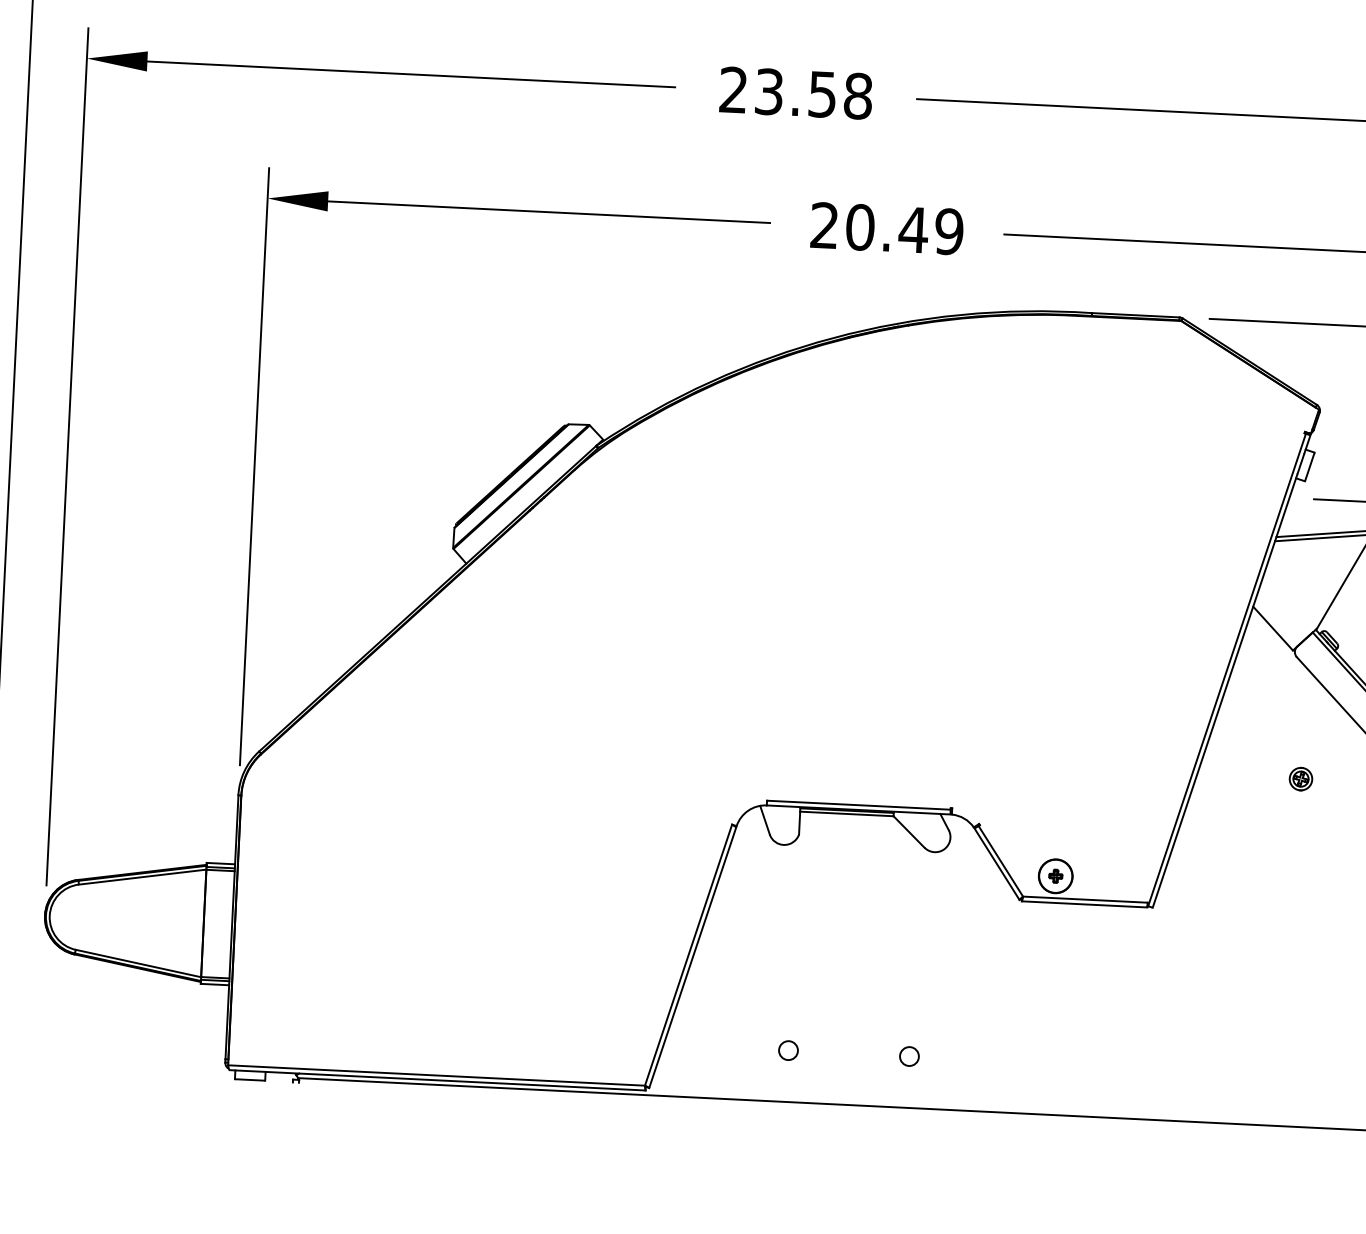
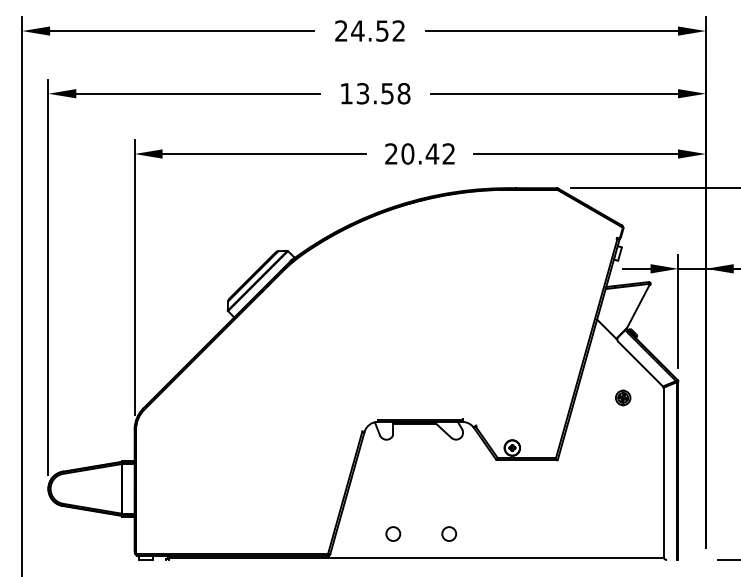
text: (733, 89) -> (346, 93), 23.58 -> 13.58
text: (948, 230) -> (448, 153), 20.49 -> 20.42
part: (1299, 778) -> (622, 397), size x1.4
circle: (788, 1051) -> (393, 534), size x1.6
circle: (908, 1057) -> (448, 534), size x1.6

